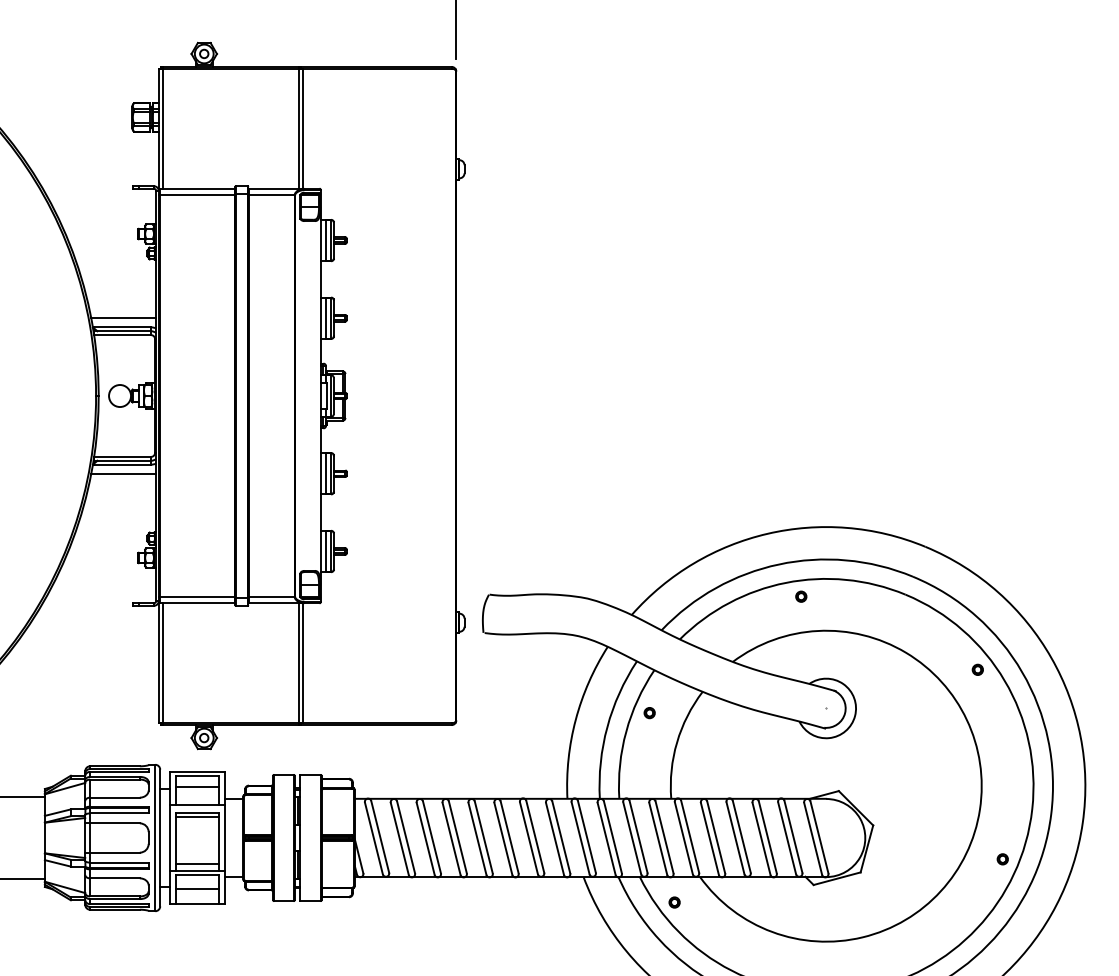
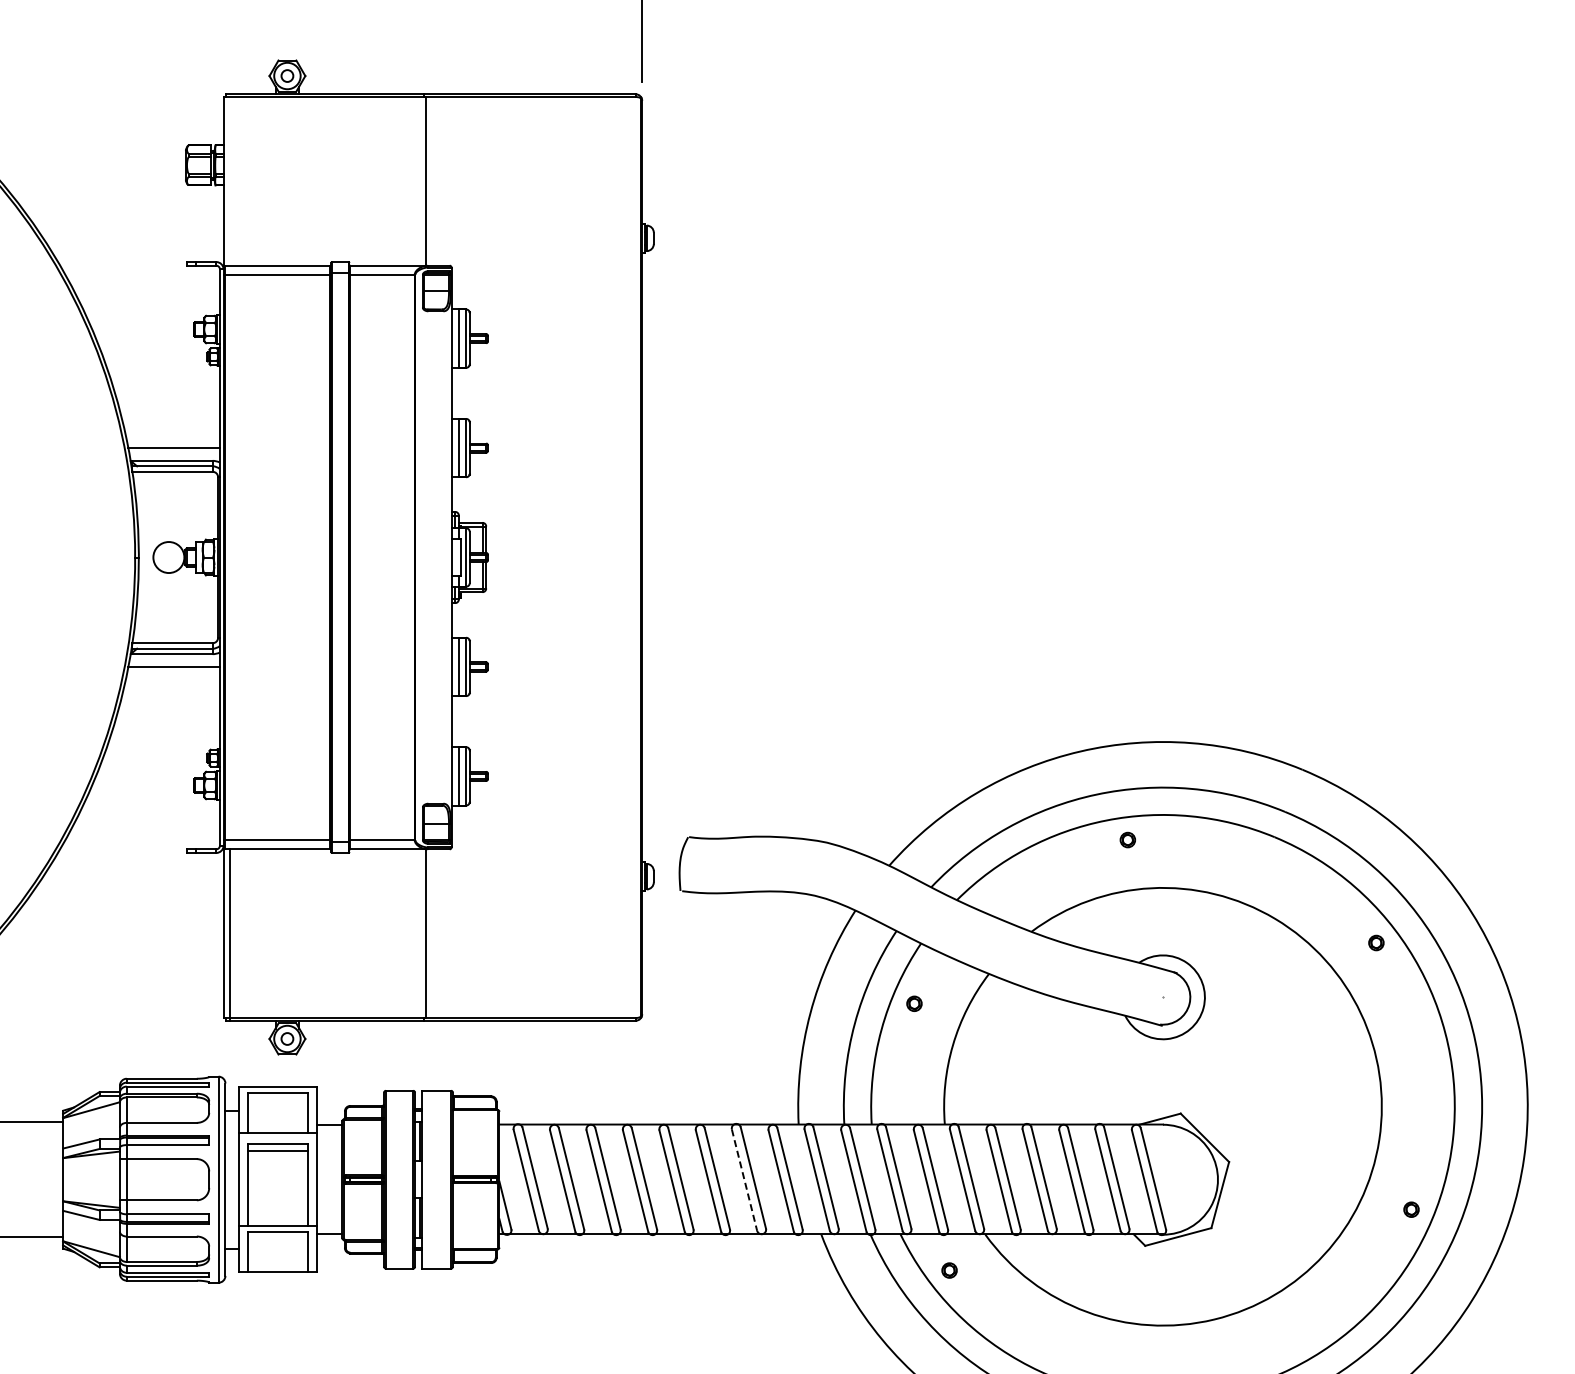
line: (163, 127) -> (229, 179), removed
line: (298, 127) -> (420, 179), removed
line: (298, 663) -> (420, 934), removed
line: (197, 787) -> (277, 1108), removed
line: (528, 838) -> (744, 1180), solid -> dashed
line: (197, 863) -> (277, 1215), removed
line: (197, 889) -> (277, 1251), removed

